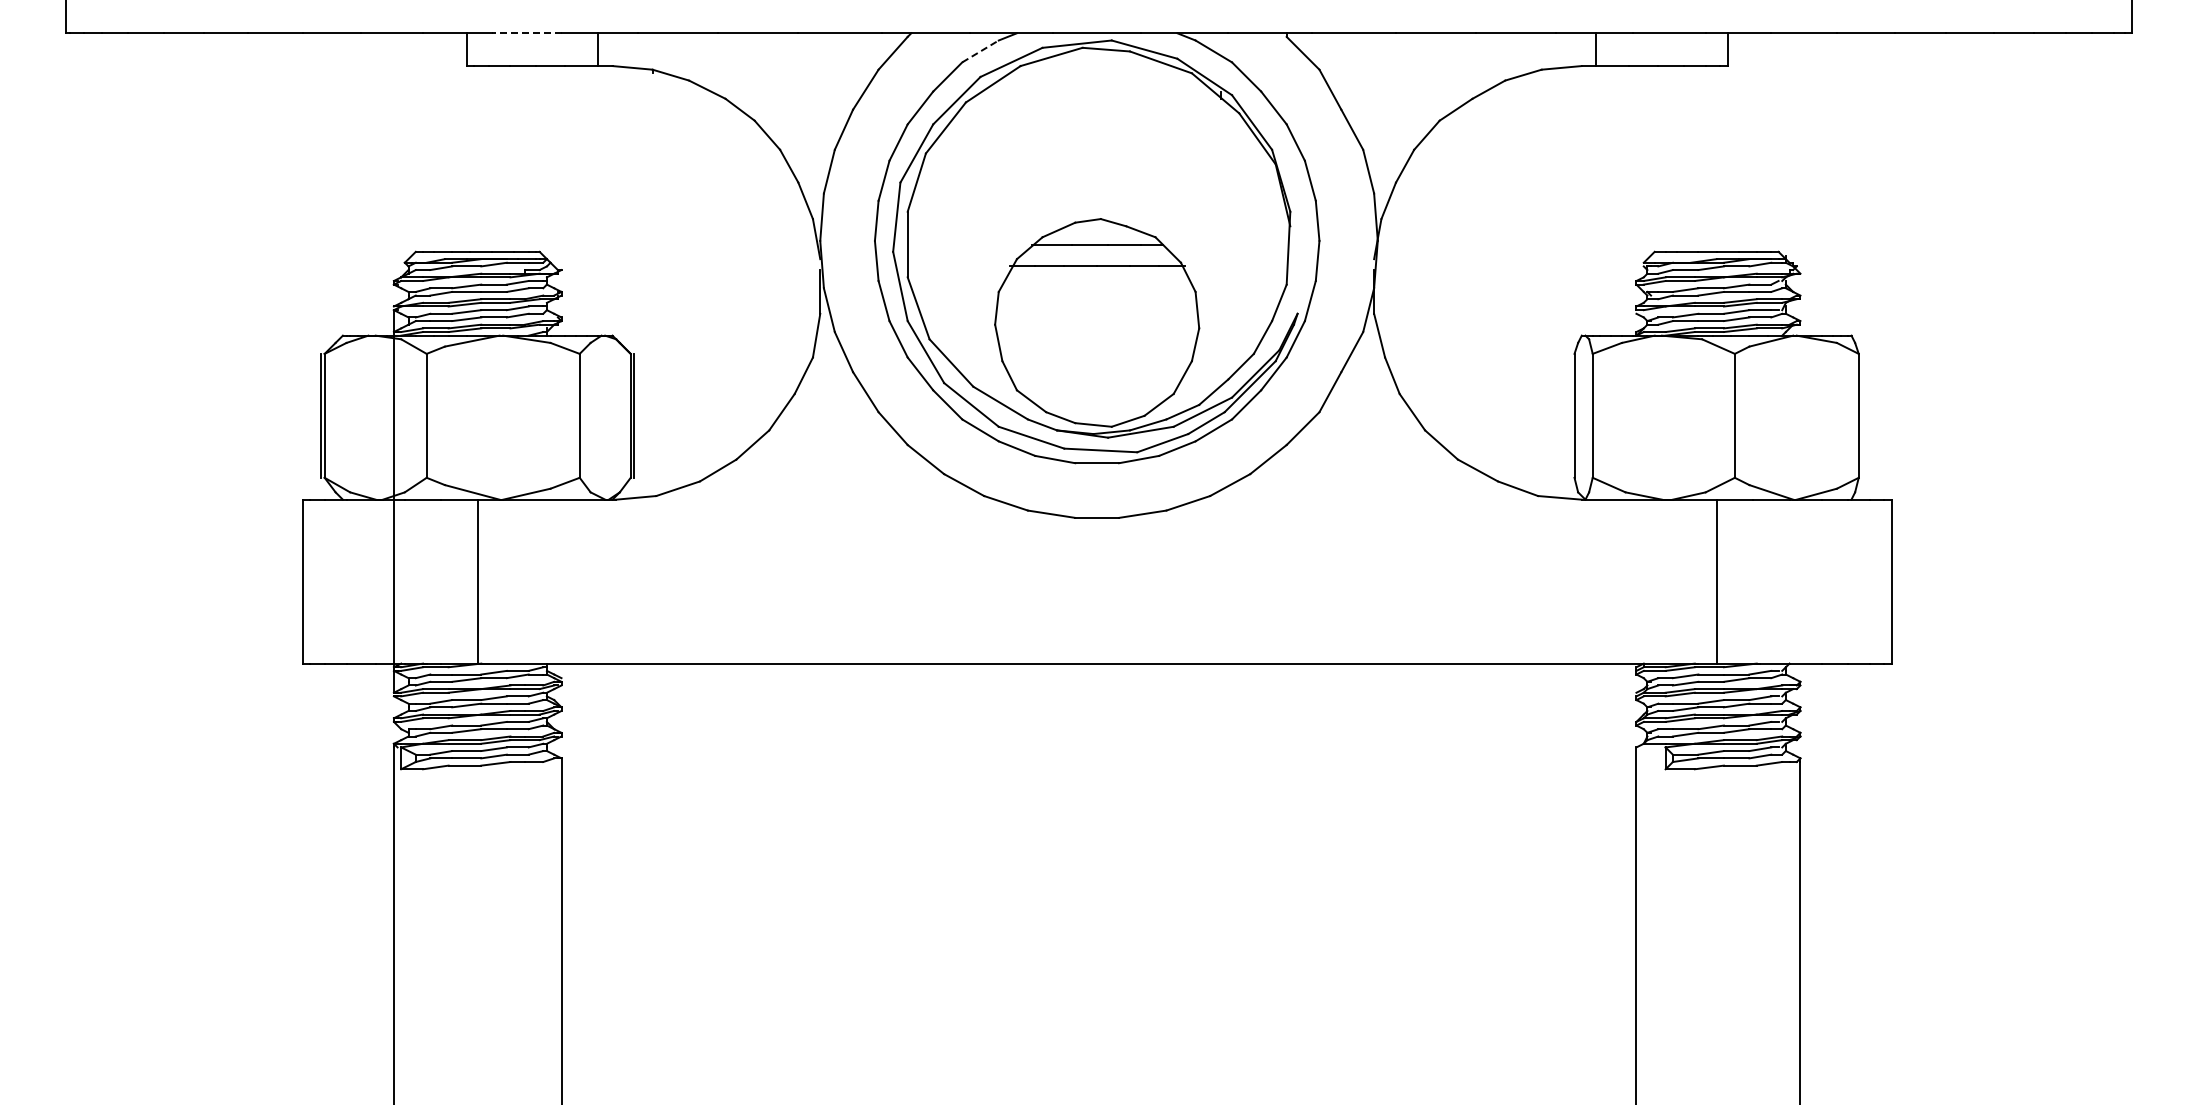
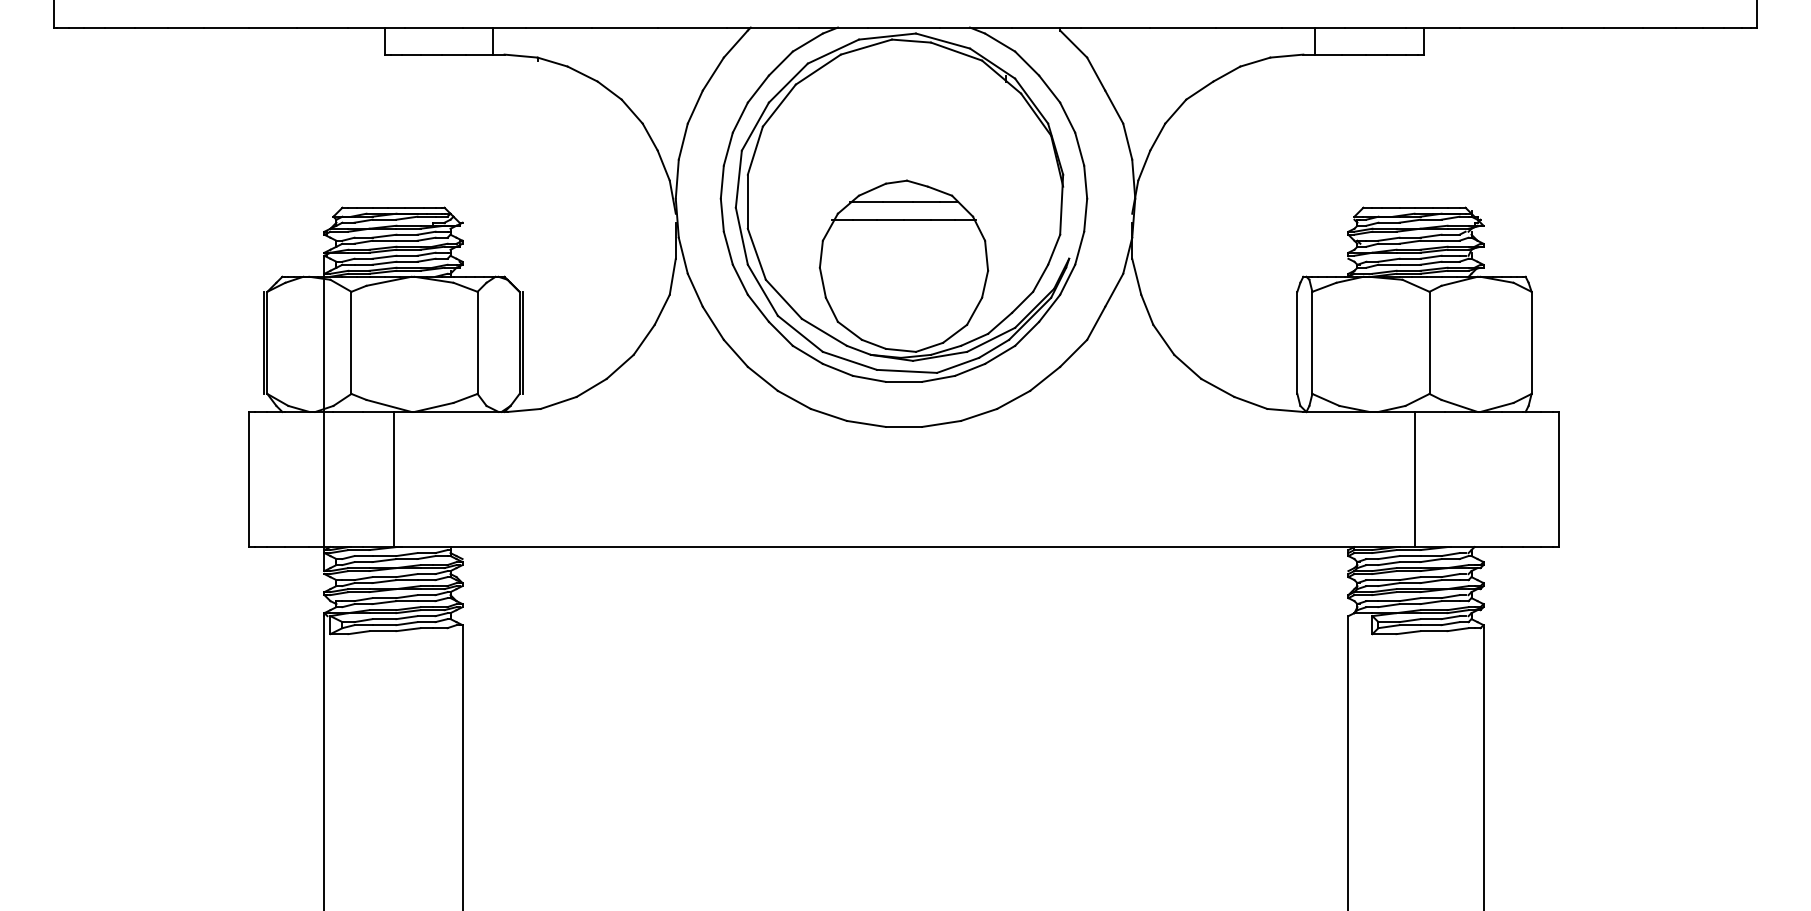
line: (526, 33) -> (433, 27), dashed -> solid
line: (980, 51) -> (807, 42), dashed -> solid

